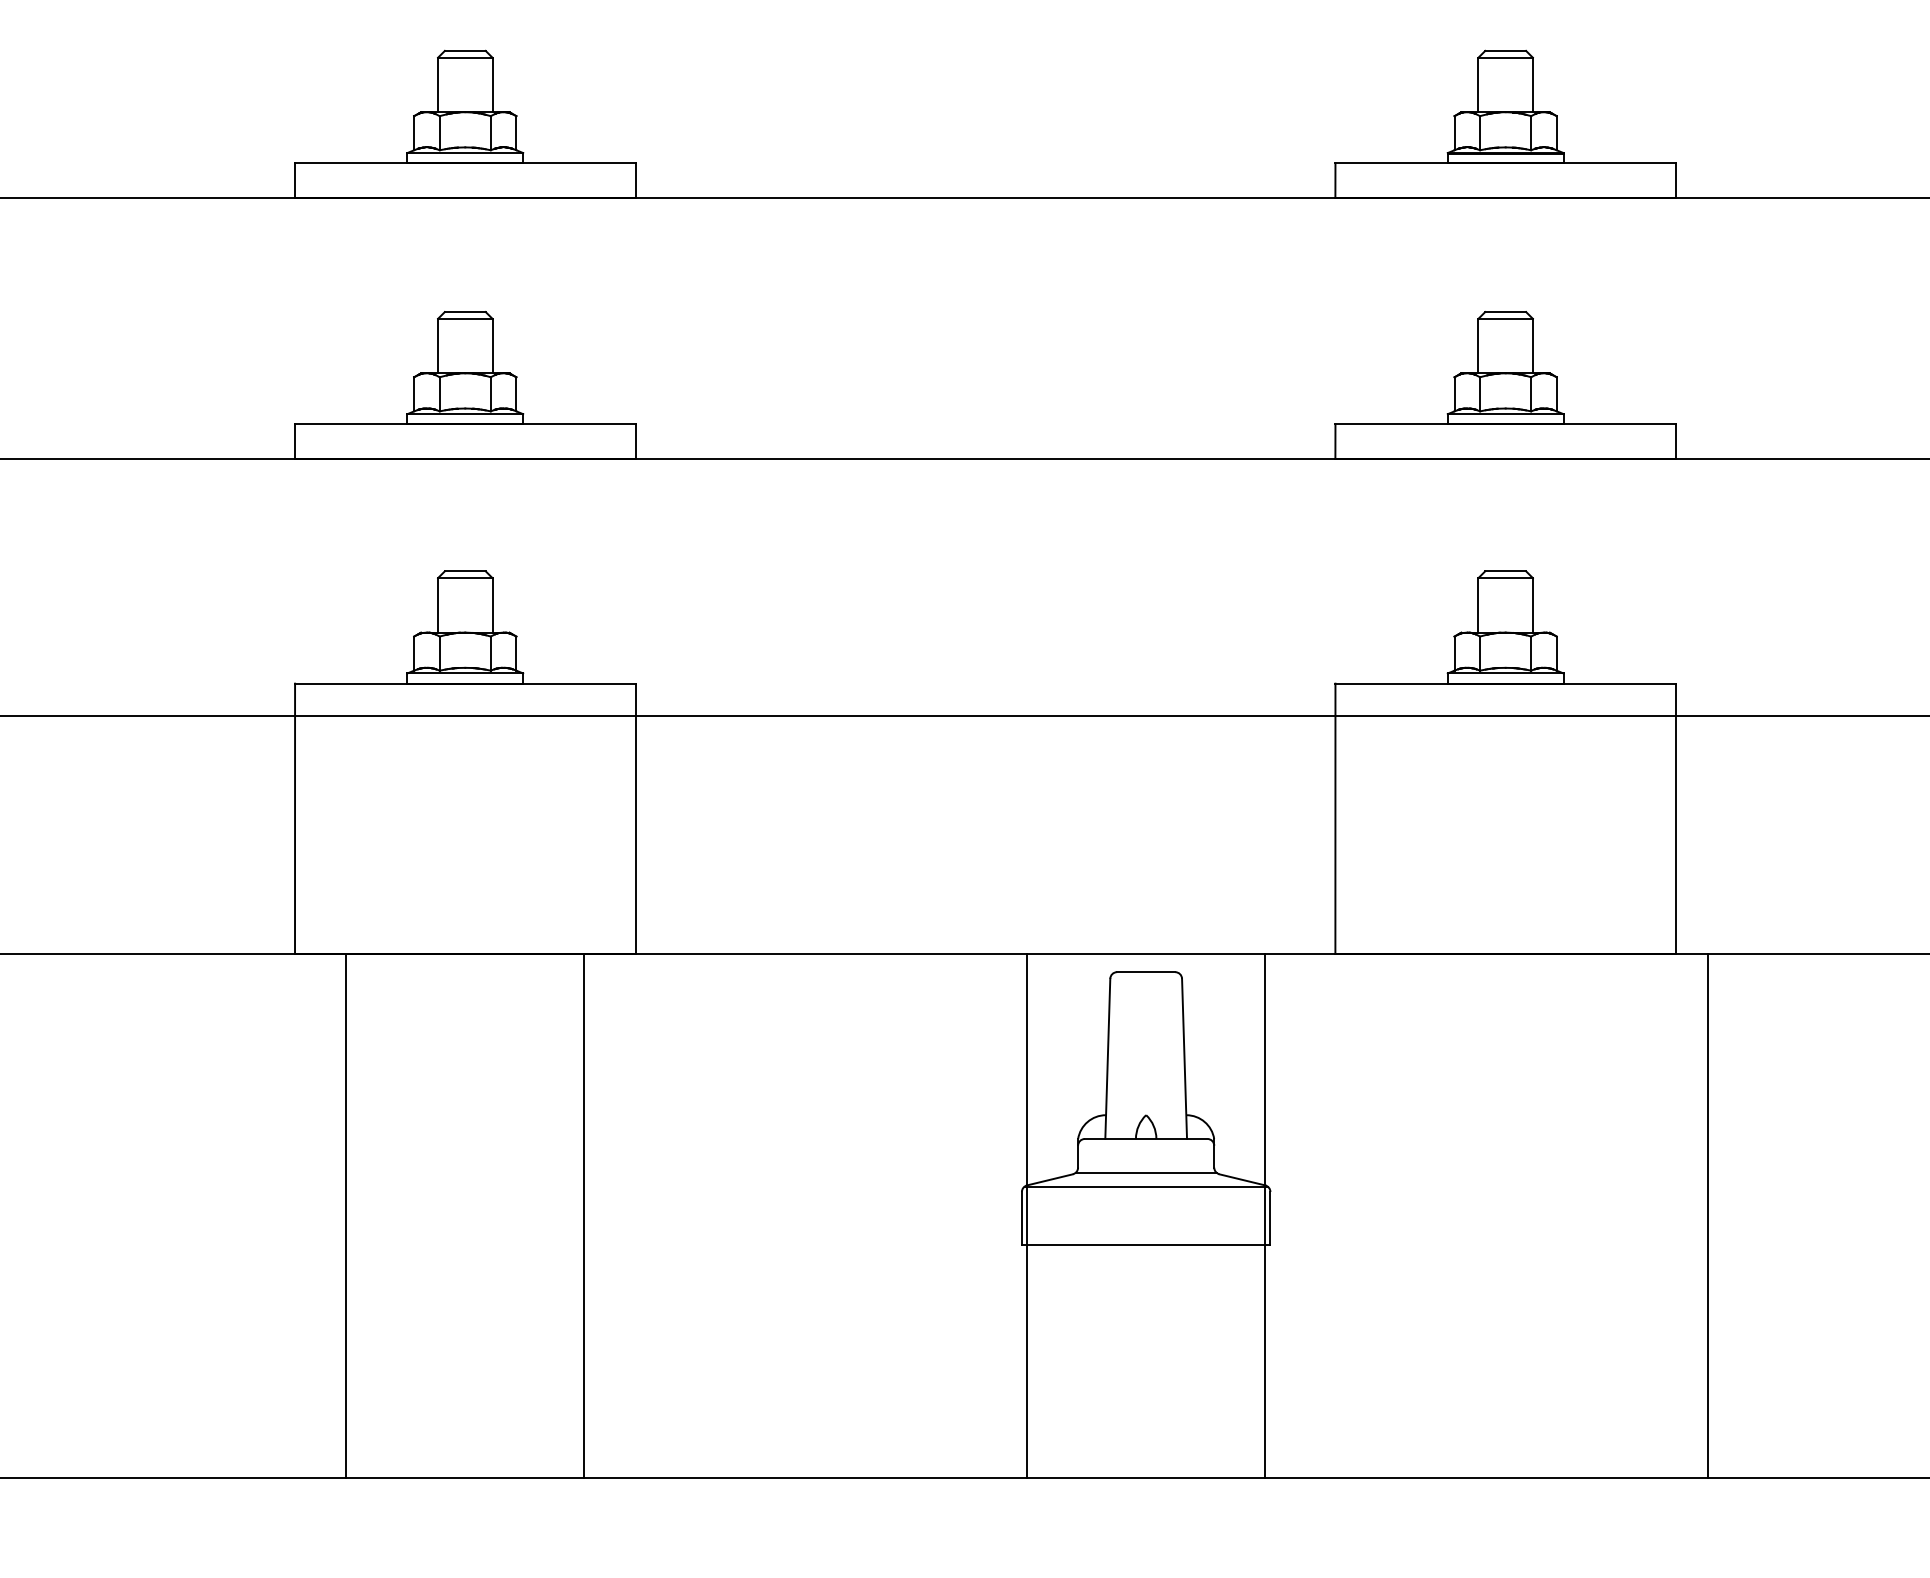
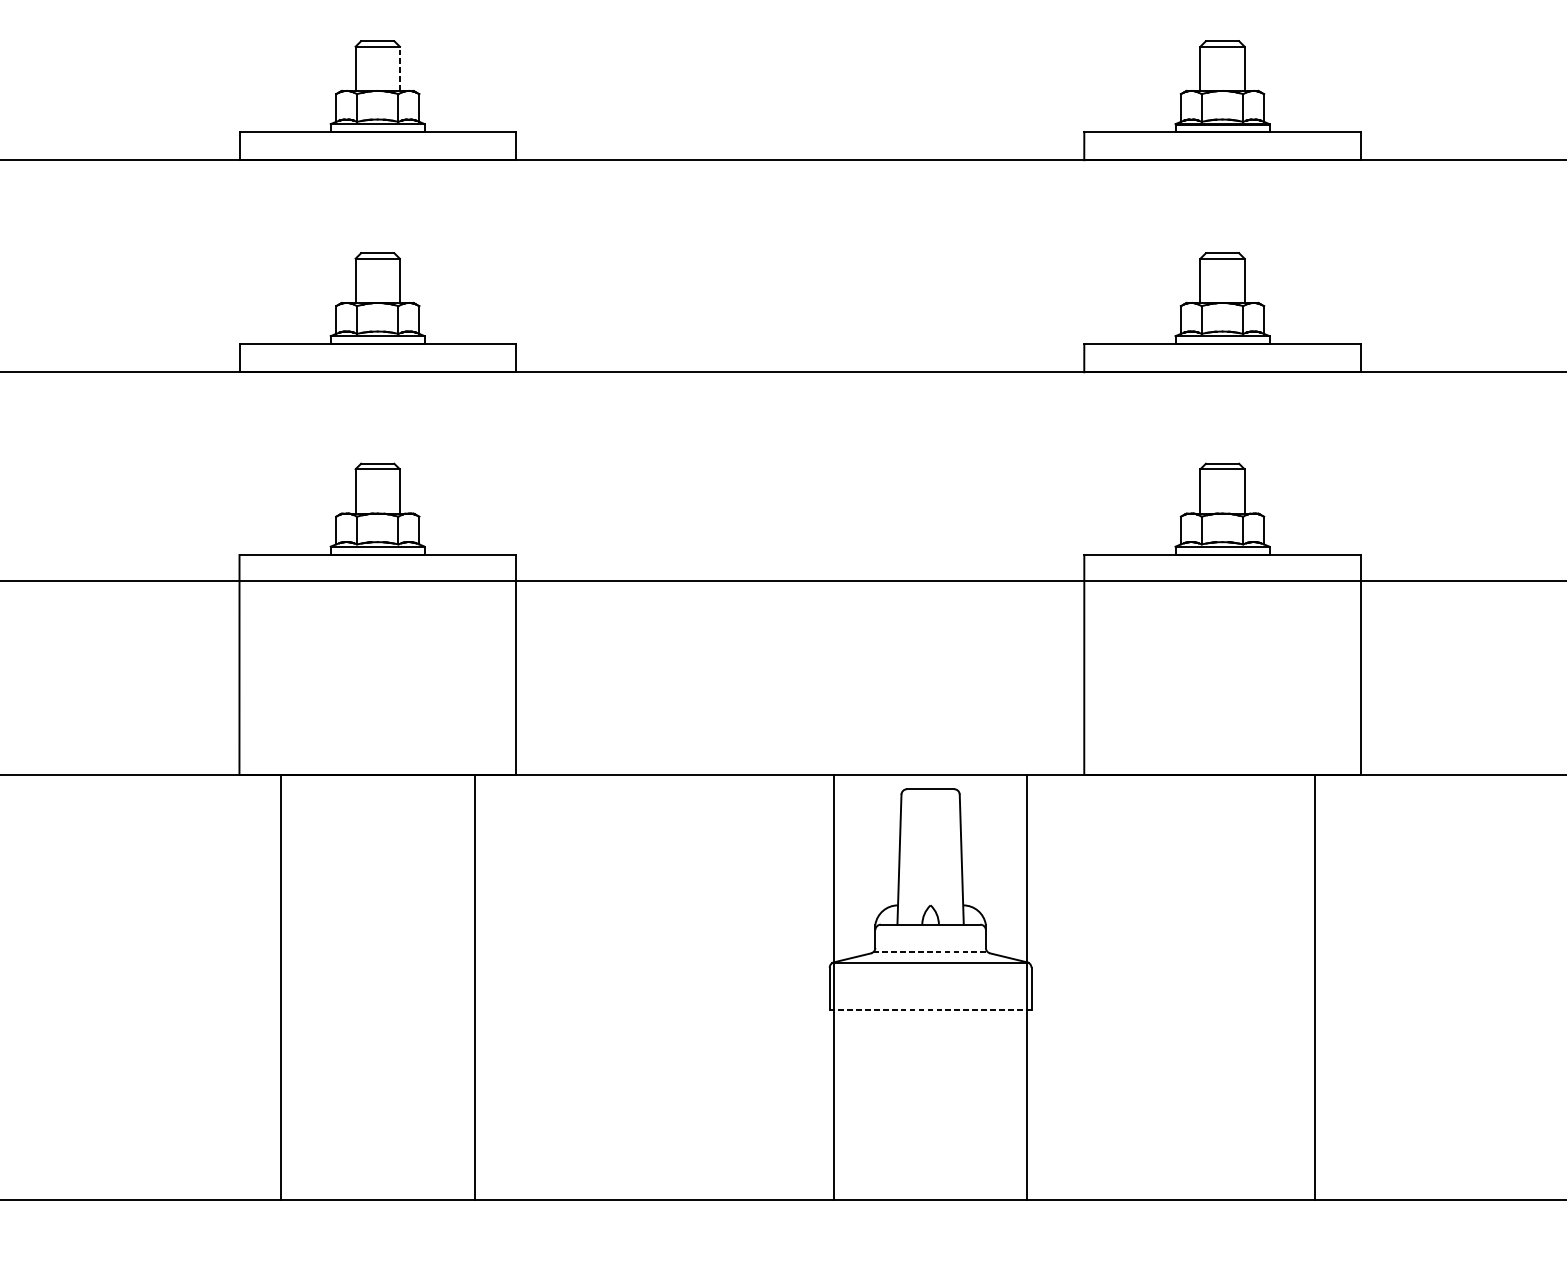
line: (492, 84) -> (399, 68), solid -> dashed
line: (1146, 1173) -> (930, 952), solid -> dashed
line: (1707, 1215) -> (1314, 986), moved
line: (1145, 1244) -> (930, 1010), solid -> dashed

